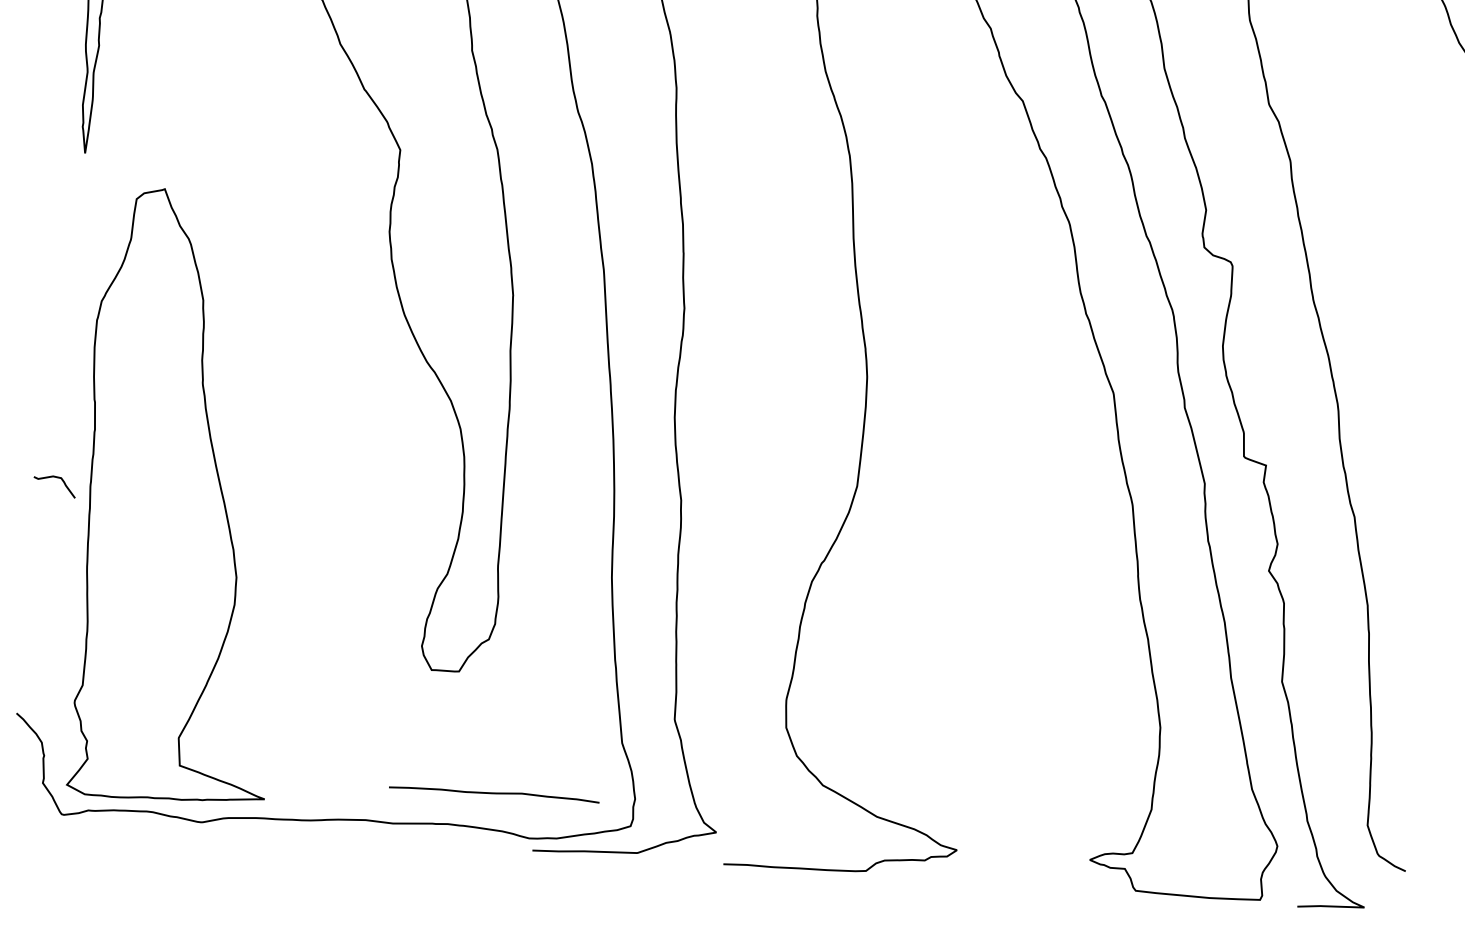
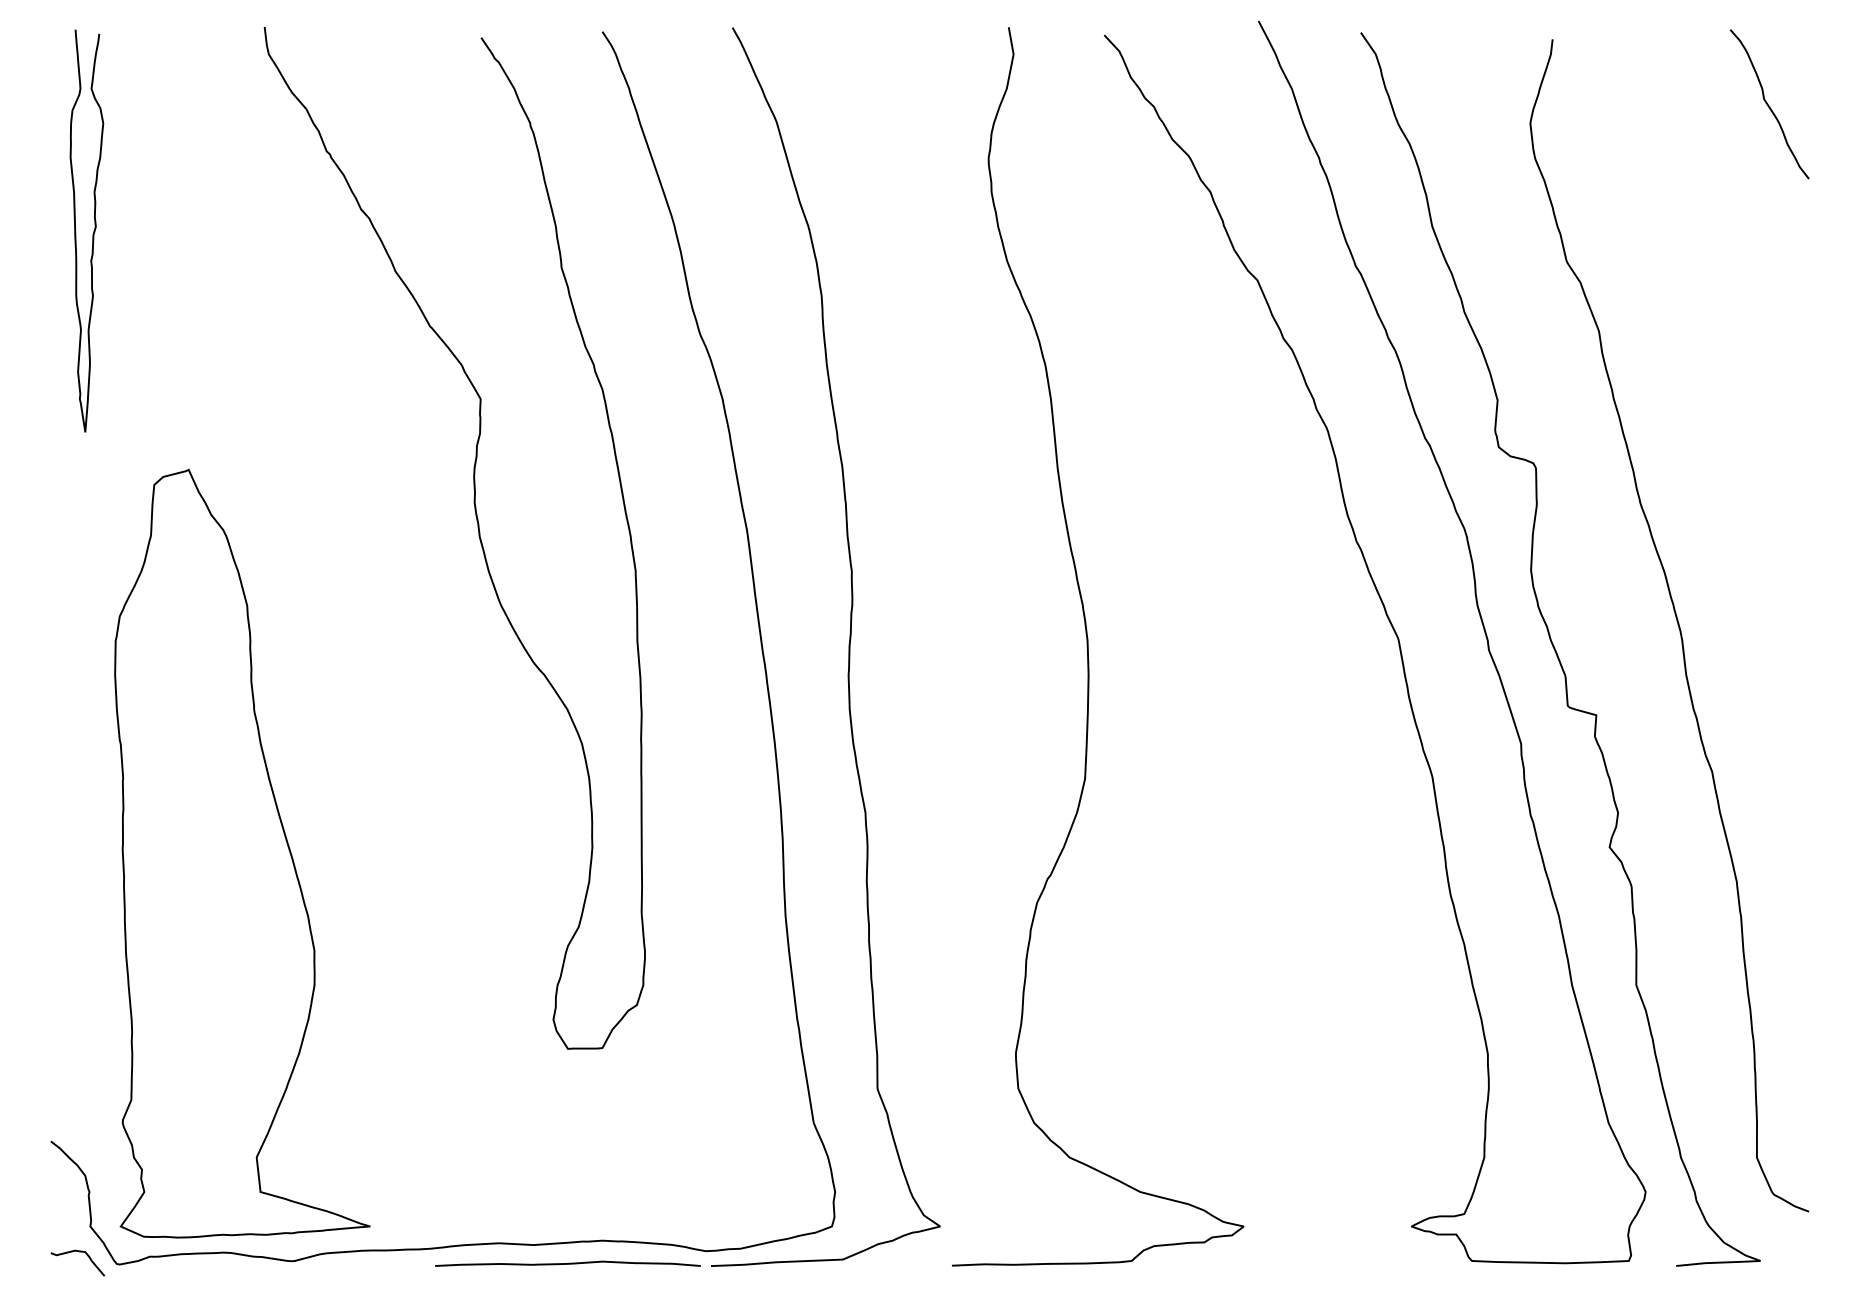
curve: (55, 478) -> (78, 1252), moved
curve: (494, 793) -> (567, 1263), moved

